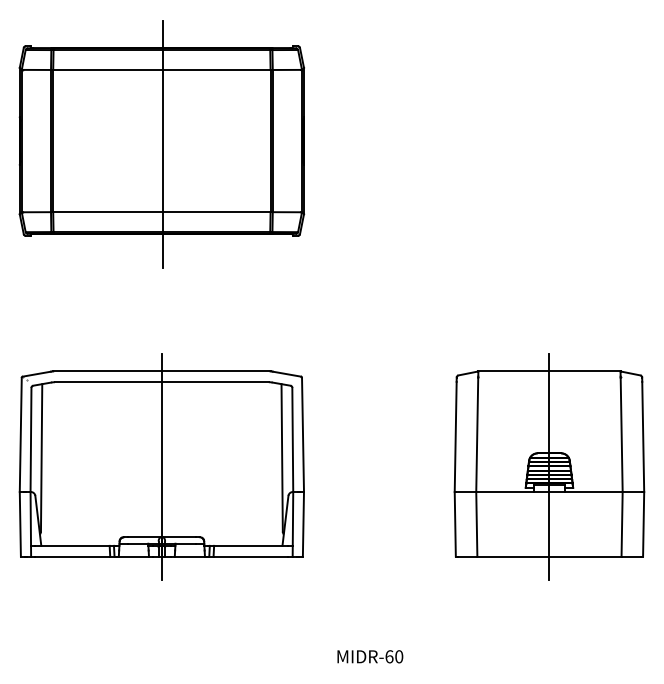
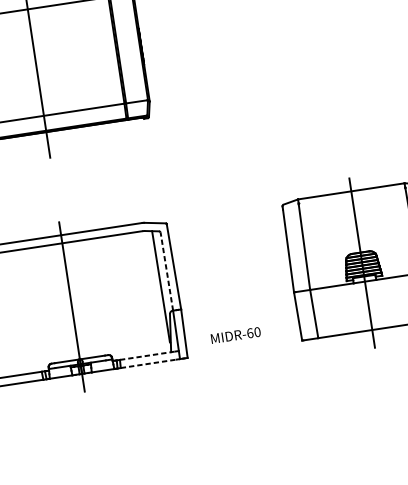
line: (292, 439) -> (166, 271), solid -> dashed
line: (251, 545) -> (147, 355), solid -> dashed
line: (251, 556) -> (149, 363), solid -> dashed
text: (370, 656) -> (236, 335), moved

